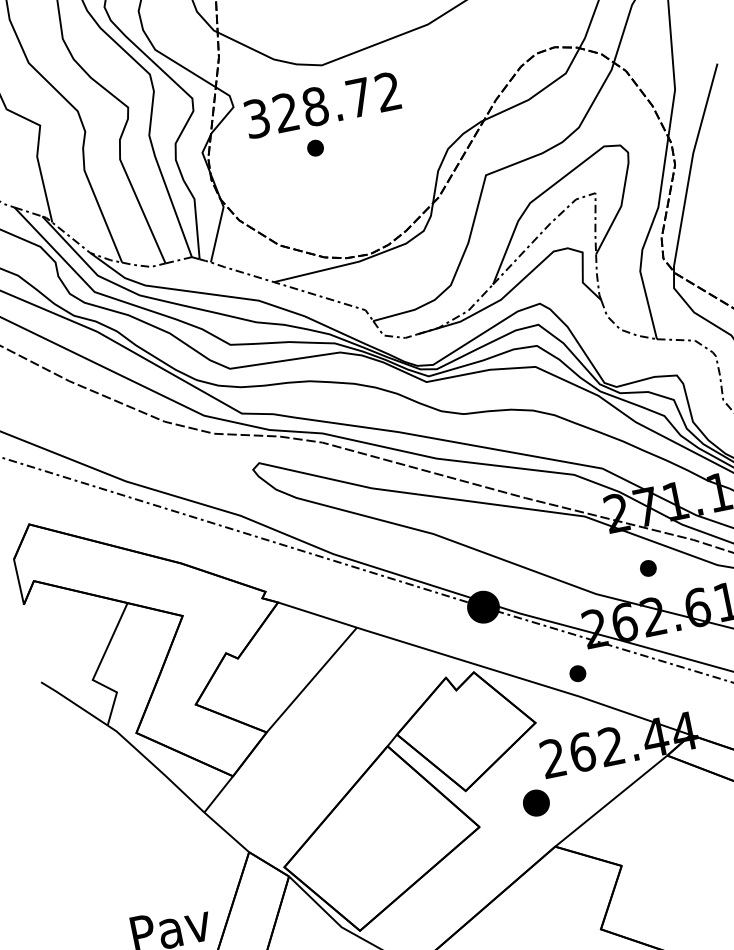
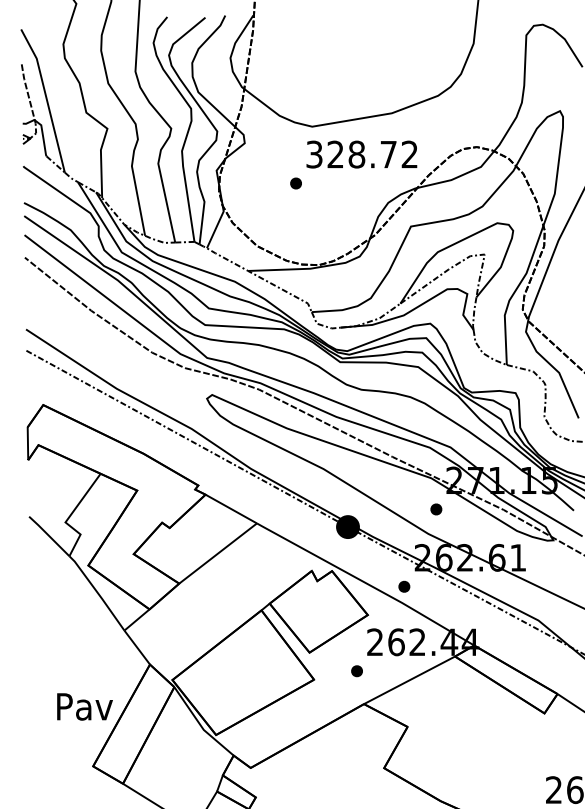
text: (321, 105) -> (361, 154), moved
part: (648, 568) -> (436, 509), moved
part: (535, 803) -> (356, 671), size x0.62

